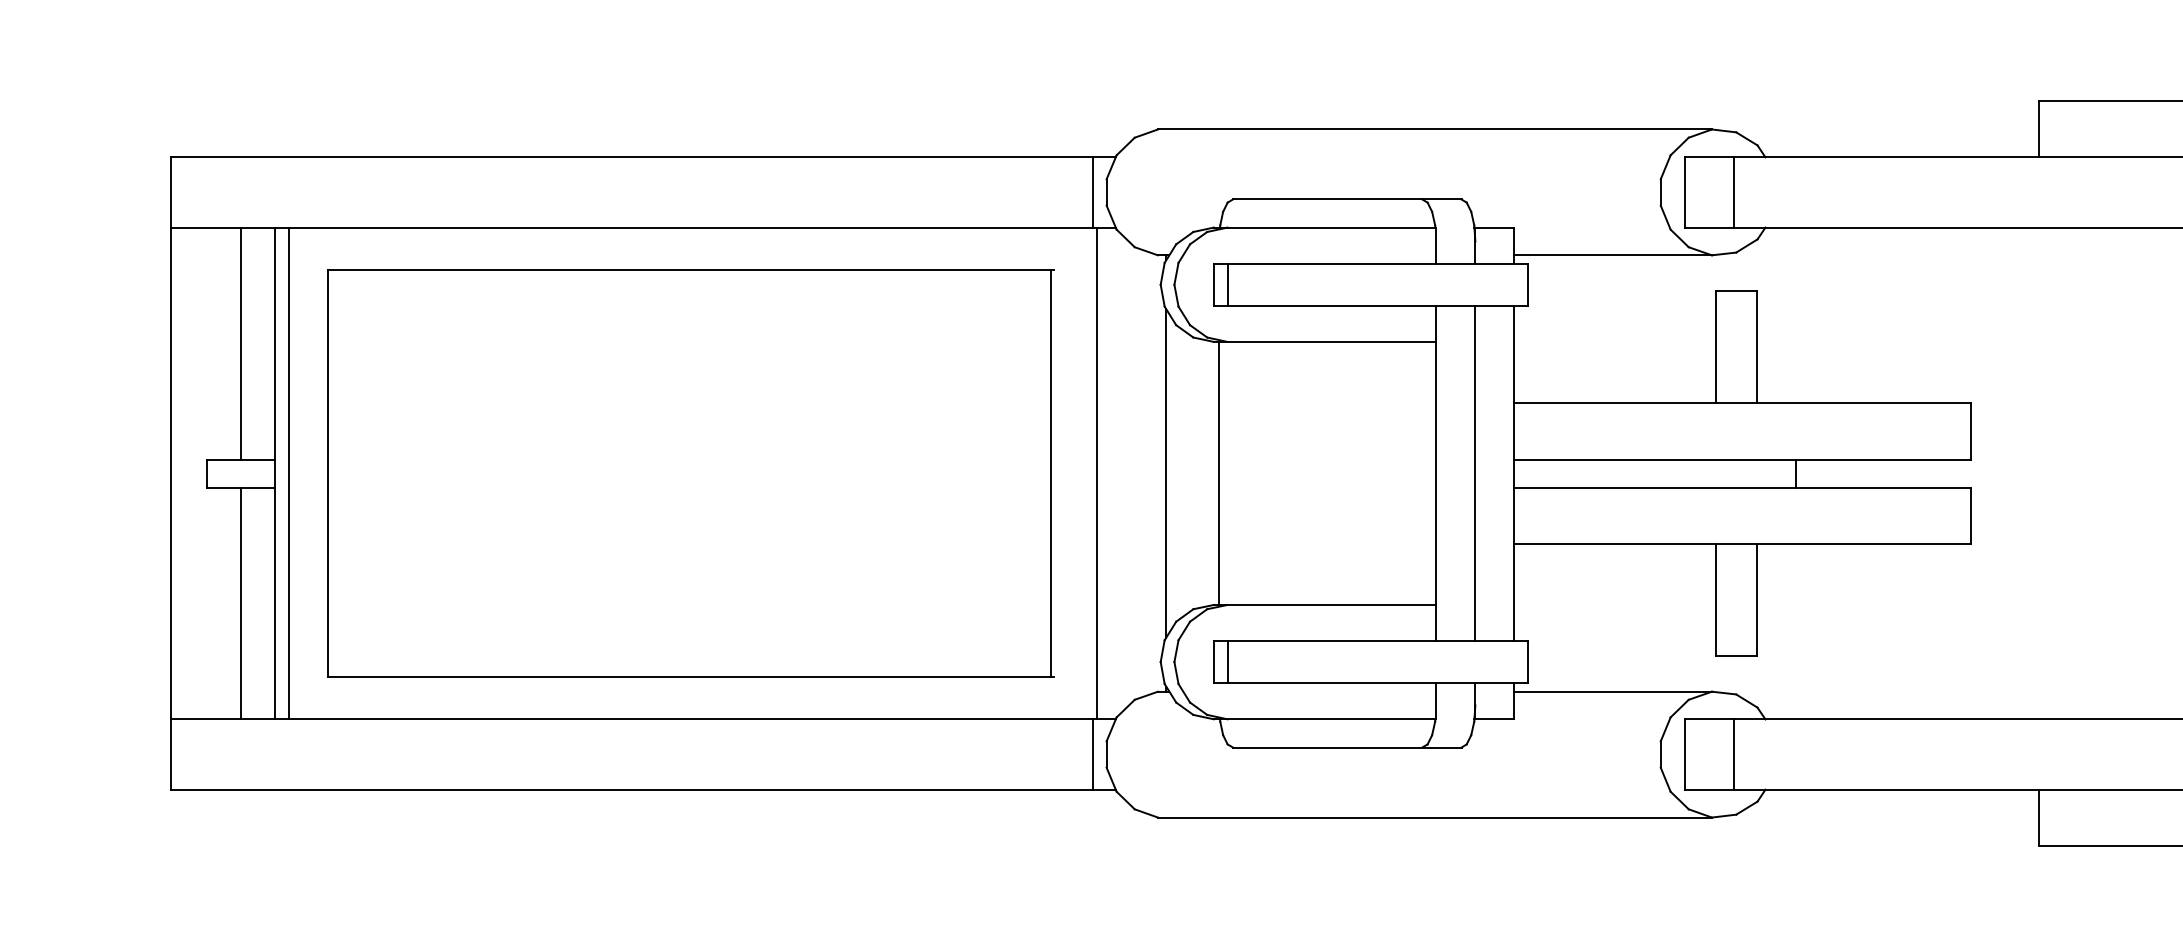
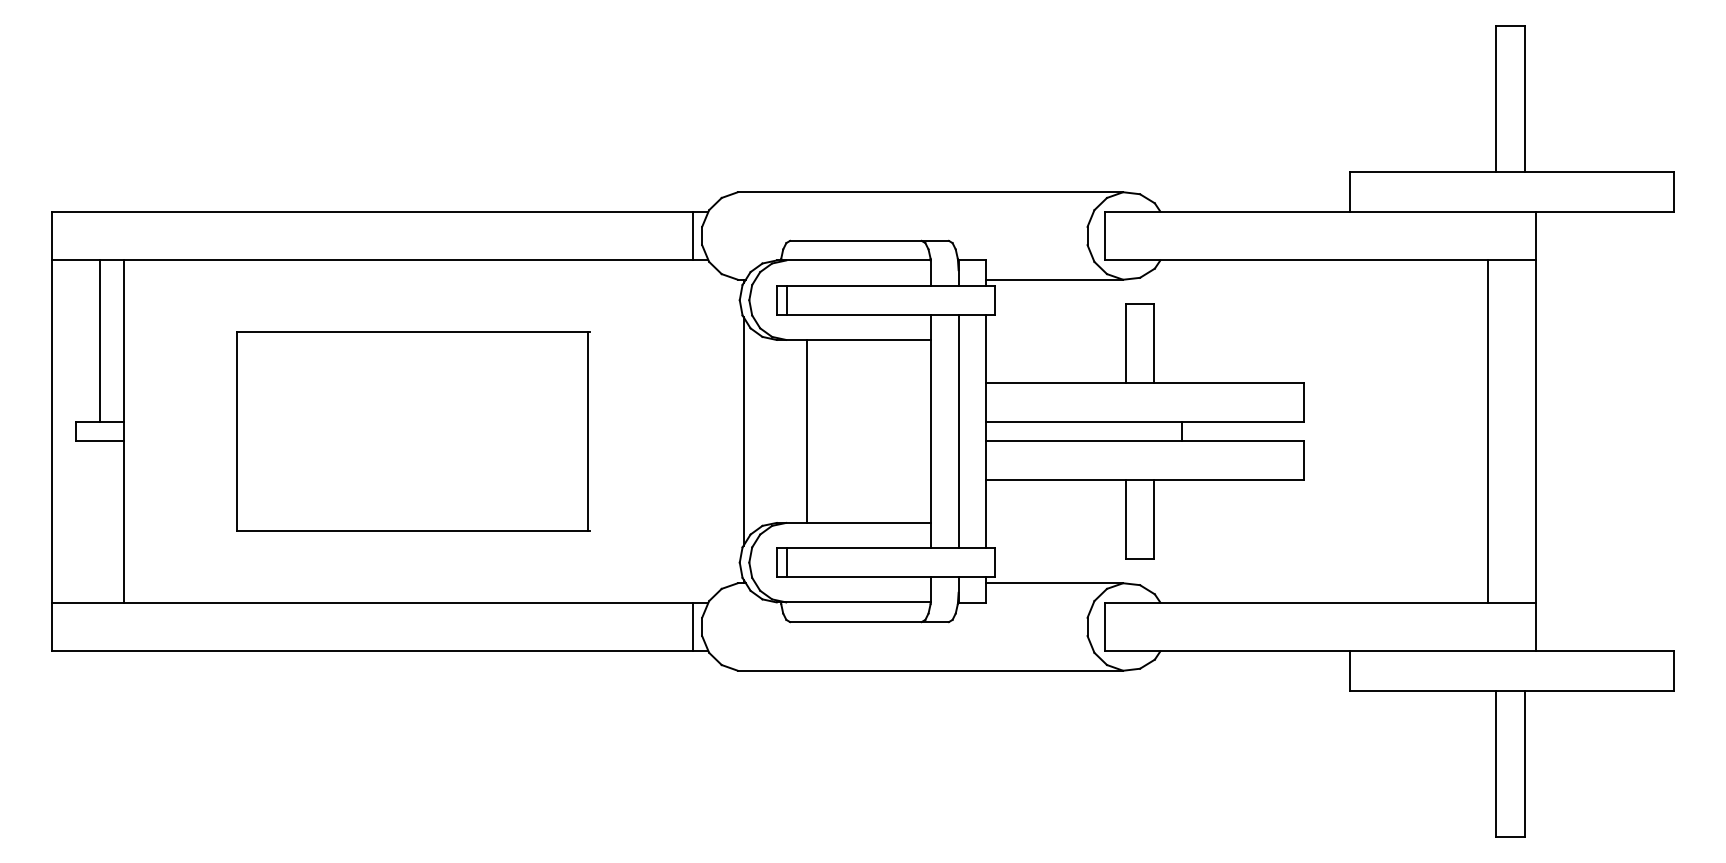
line: (1734, 191) -> (1138, 235), removed
line: (1219, 472) -> (807, 430), moved
line: (288, 473) -> (133, 431), removed
part: (690, 473) -> (412, 431), size x0.7
line: (1097, 473) -> (695, 431), removed
line: (240, 602) -> (99, 521), removed
line: (1734, 753) -> (1138, 626), removed

